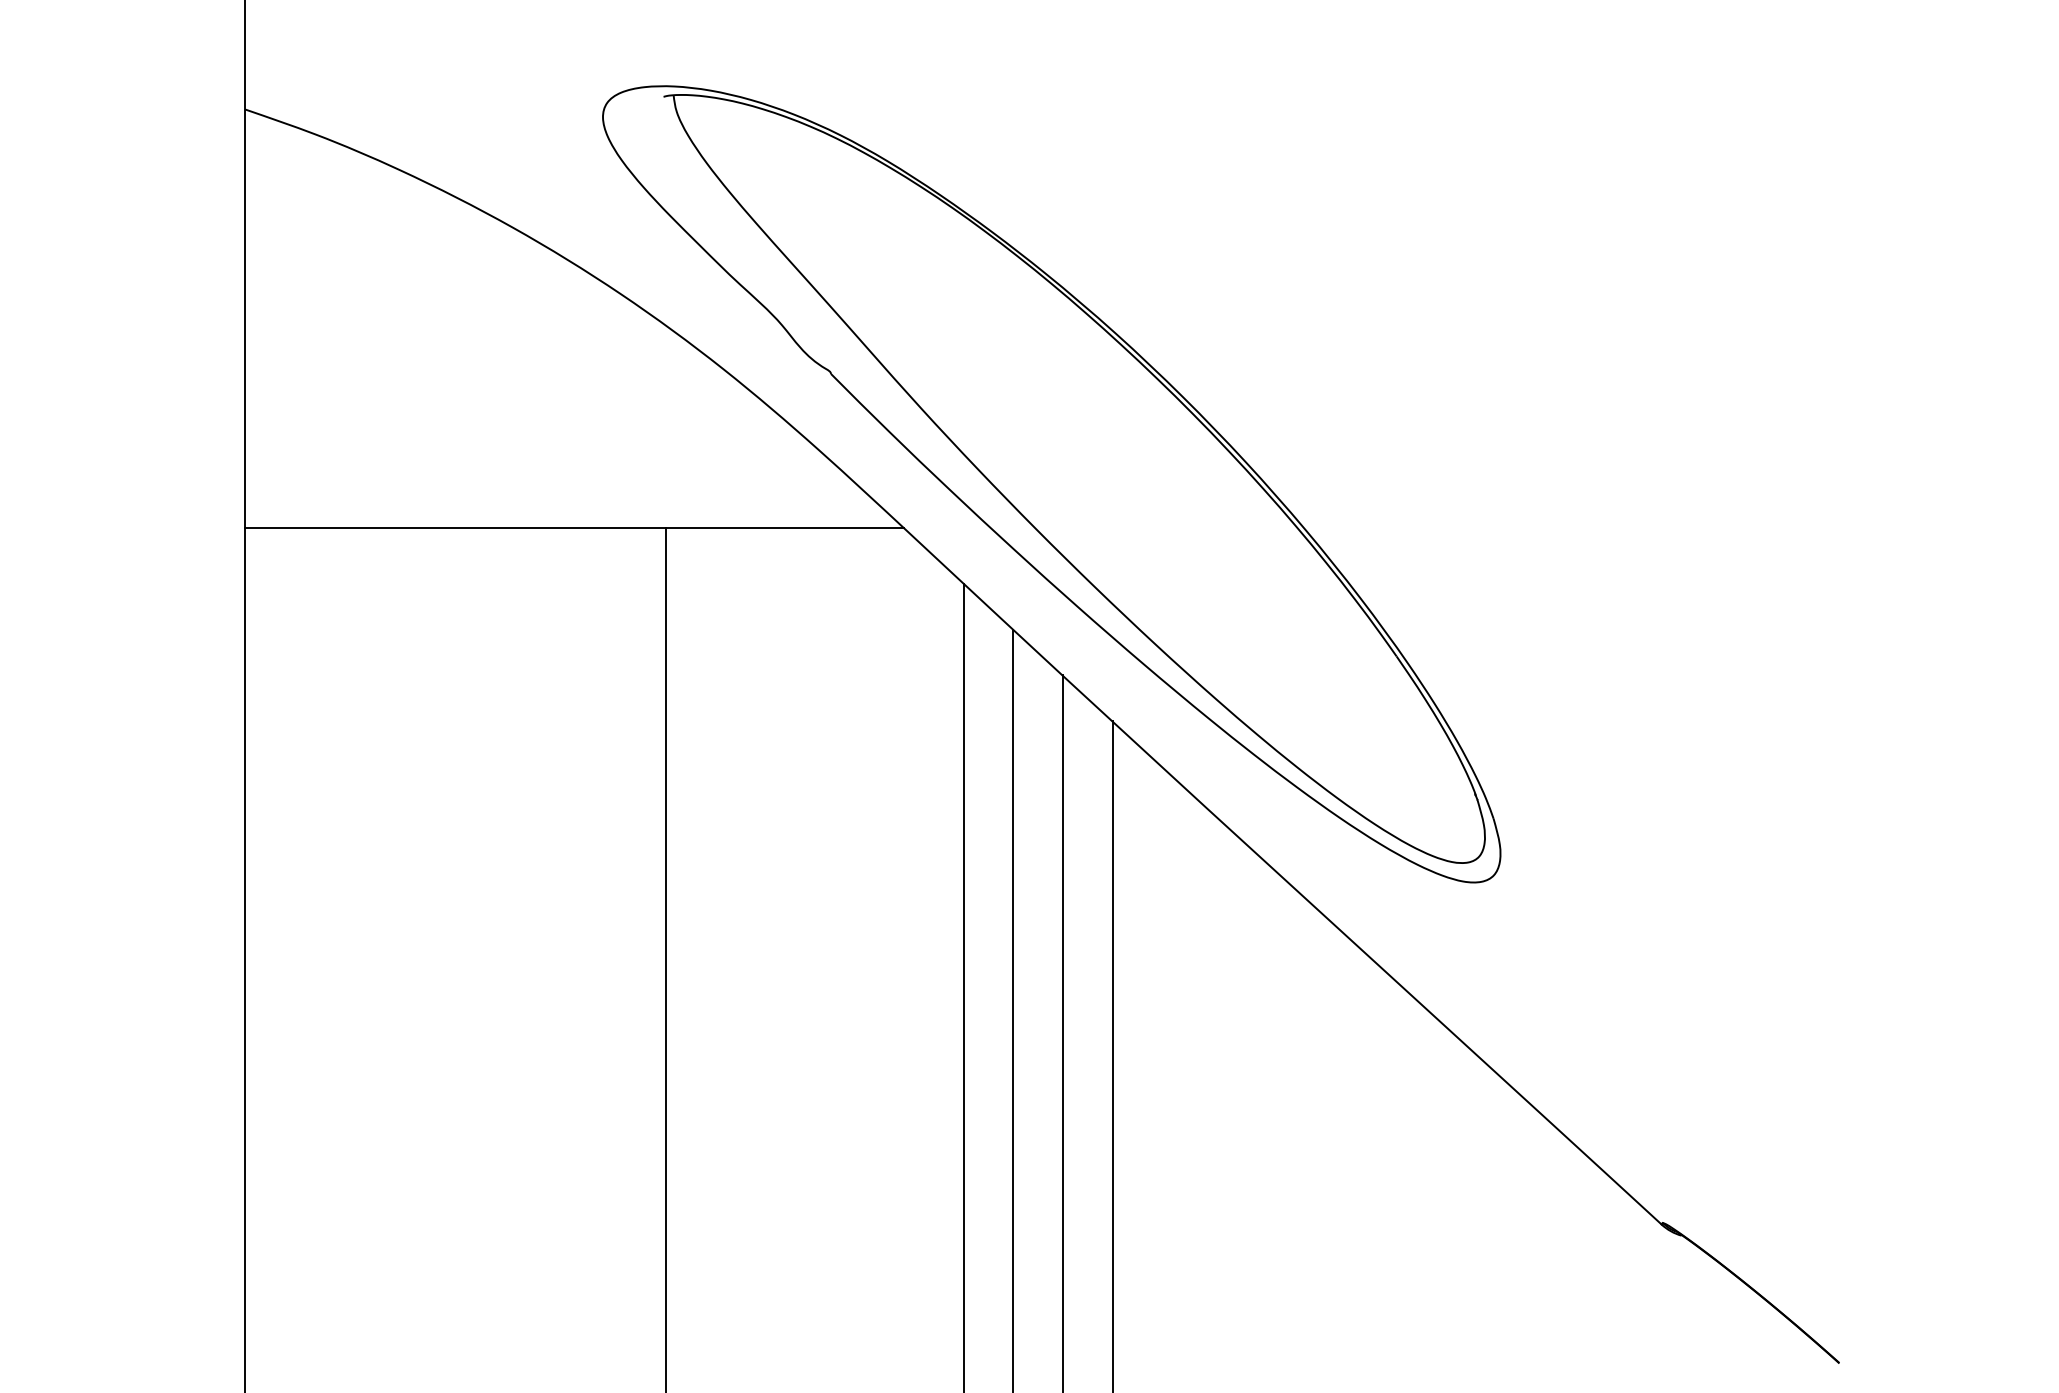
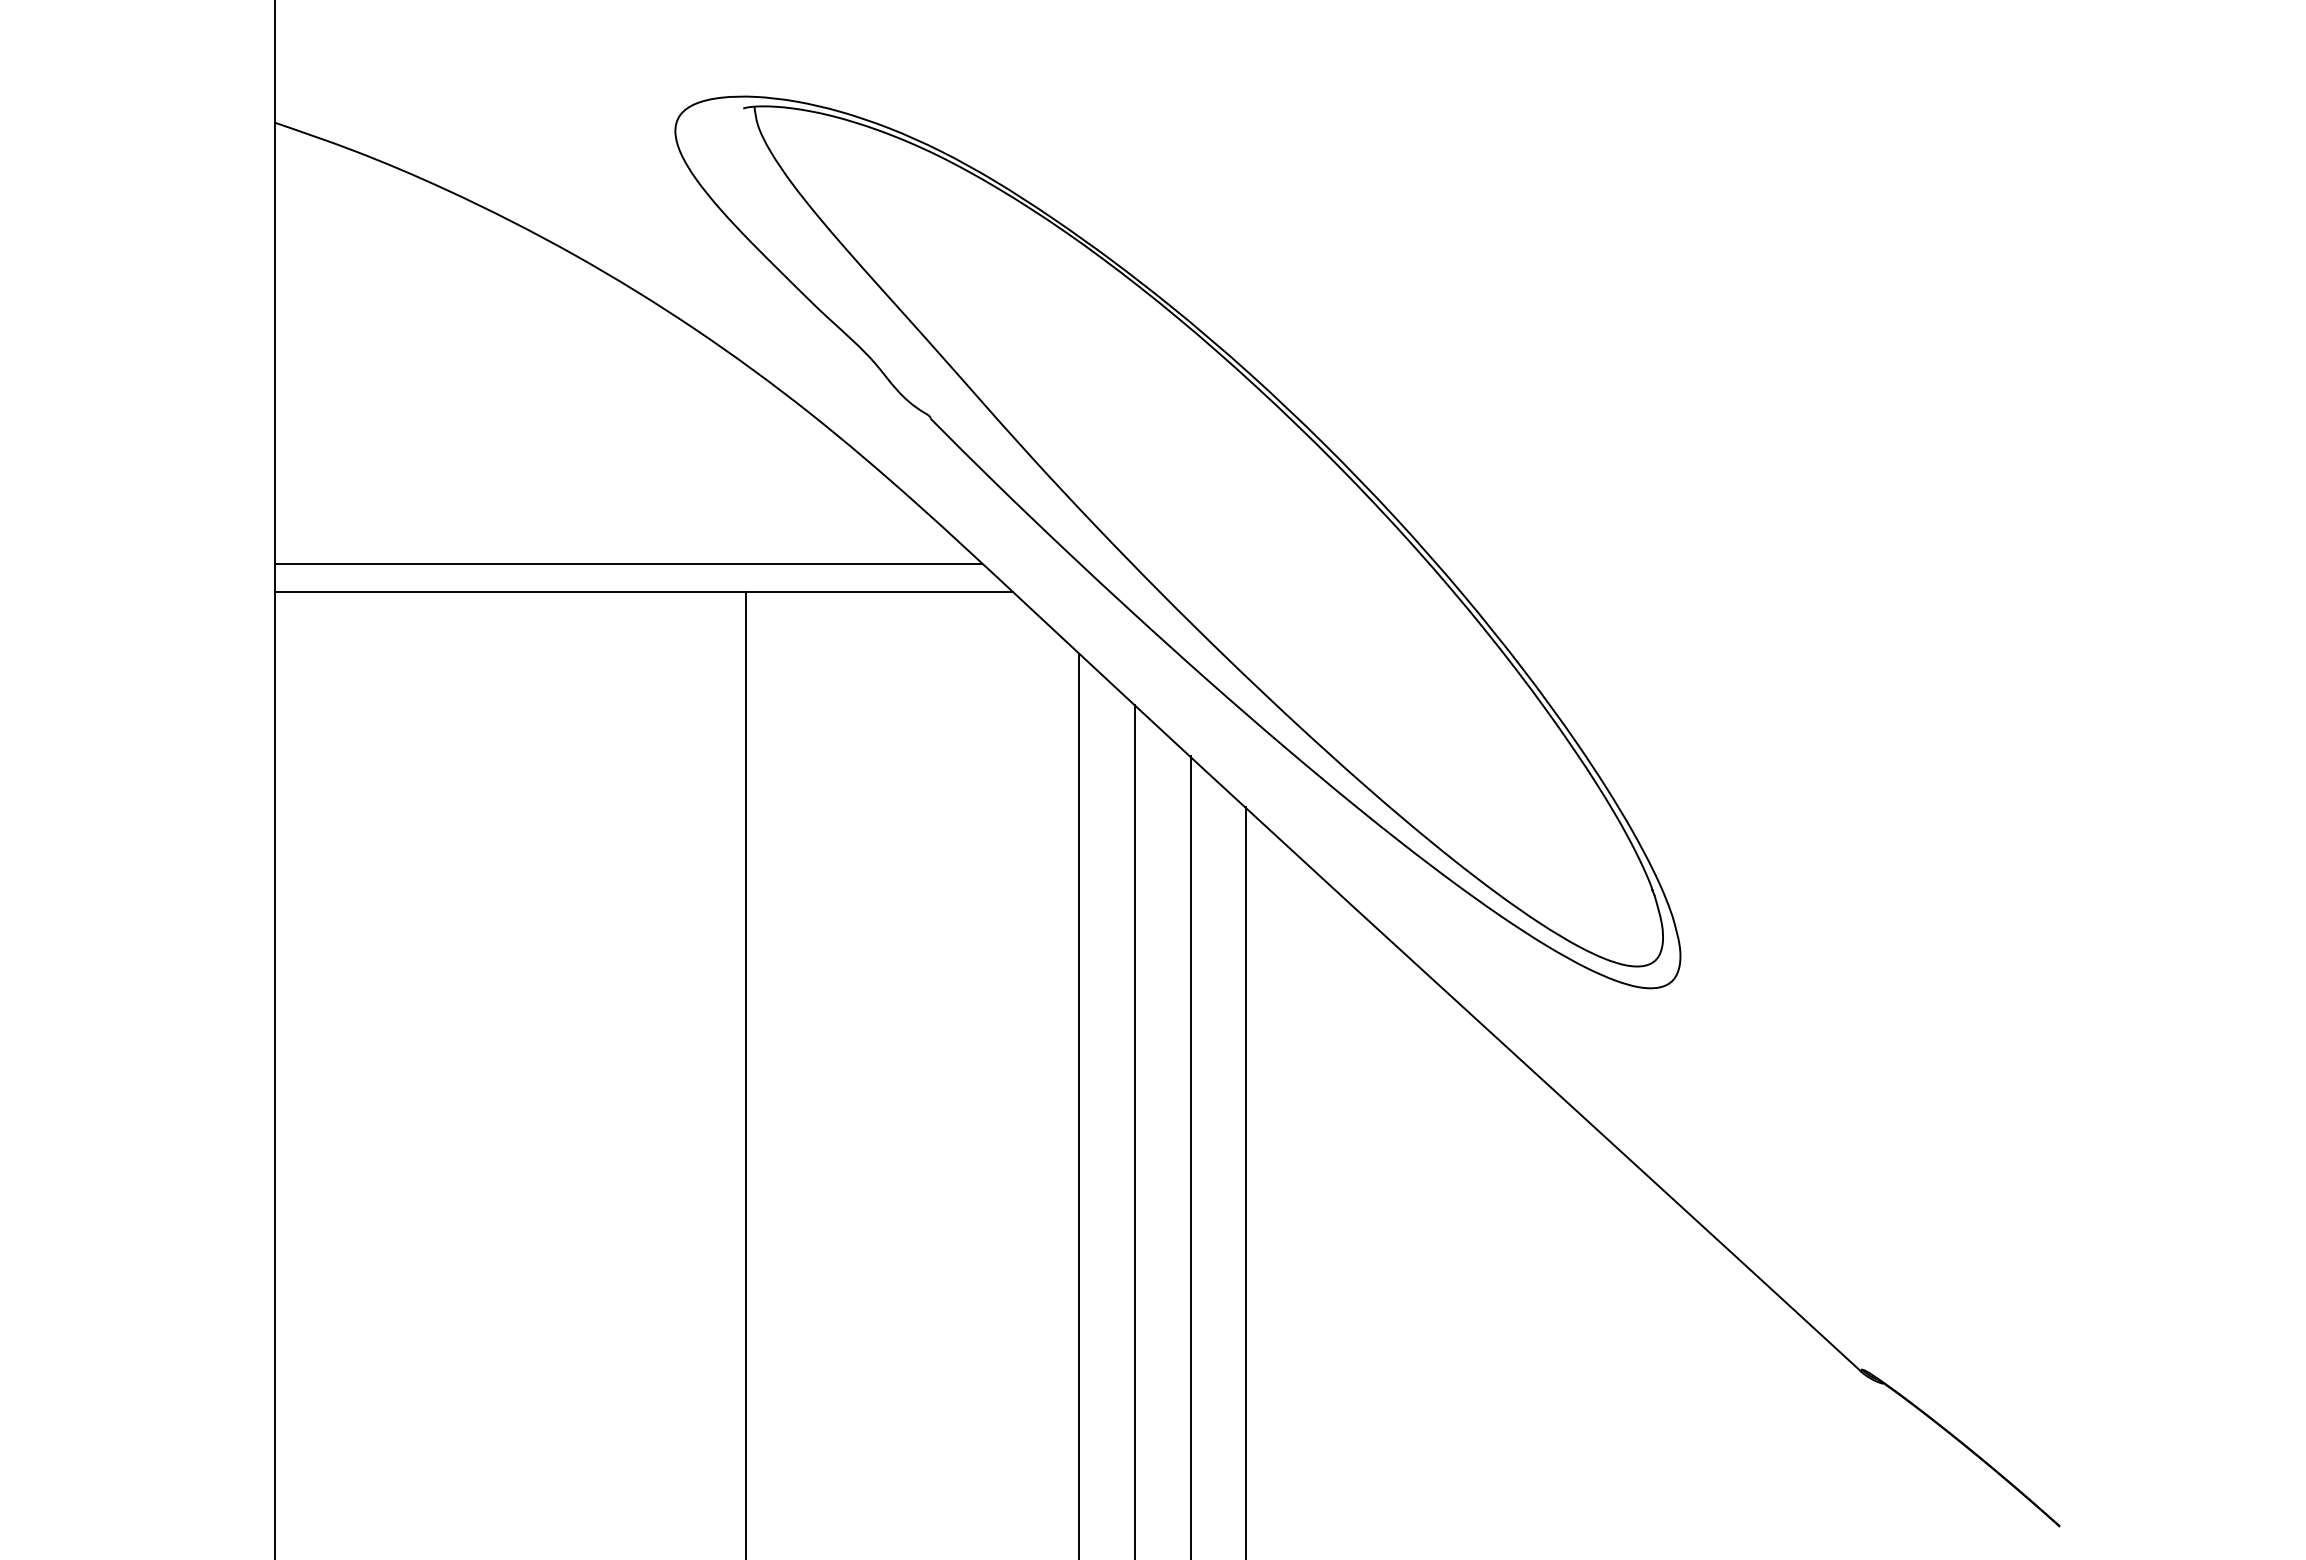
line: (561, 503) -> (628, 563), added

